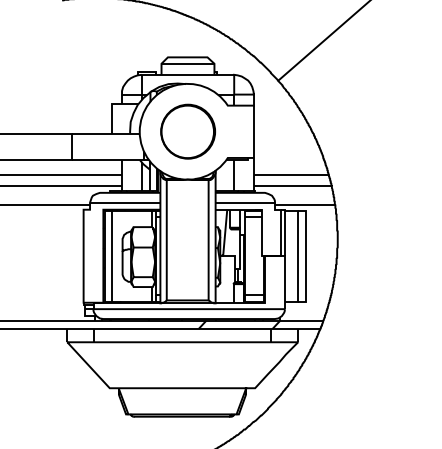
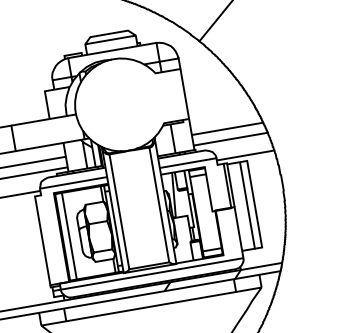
circle: (187, 131) -> (121, 104), removed

